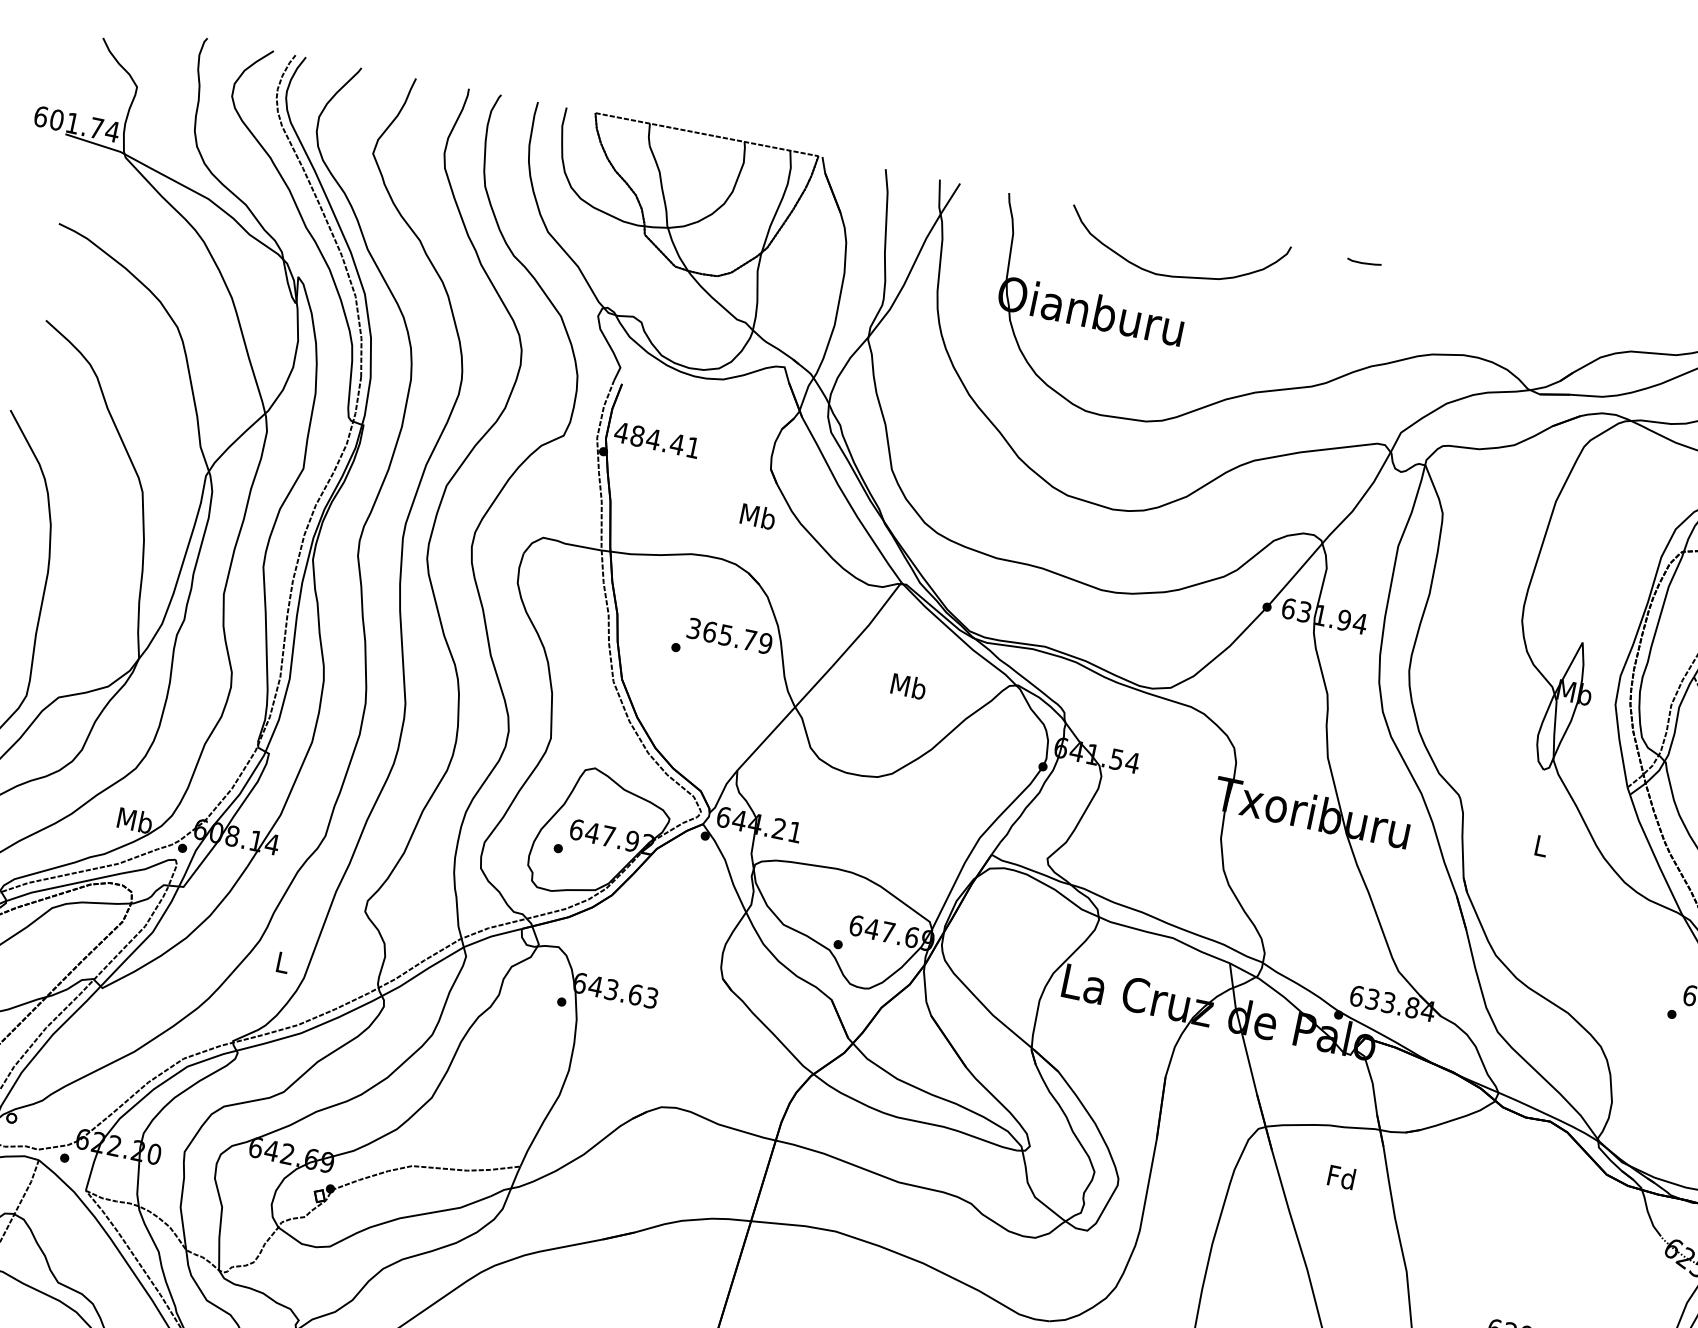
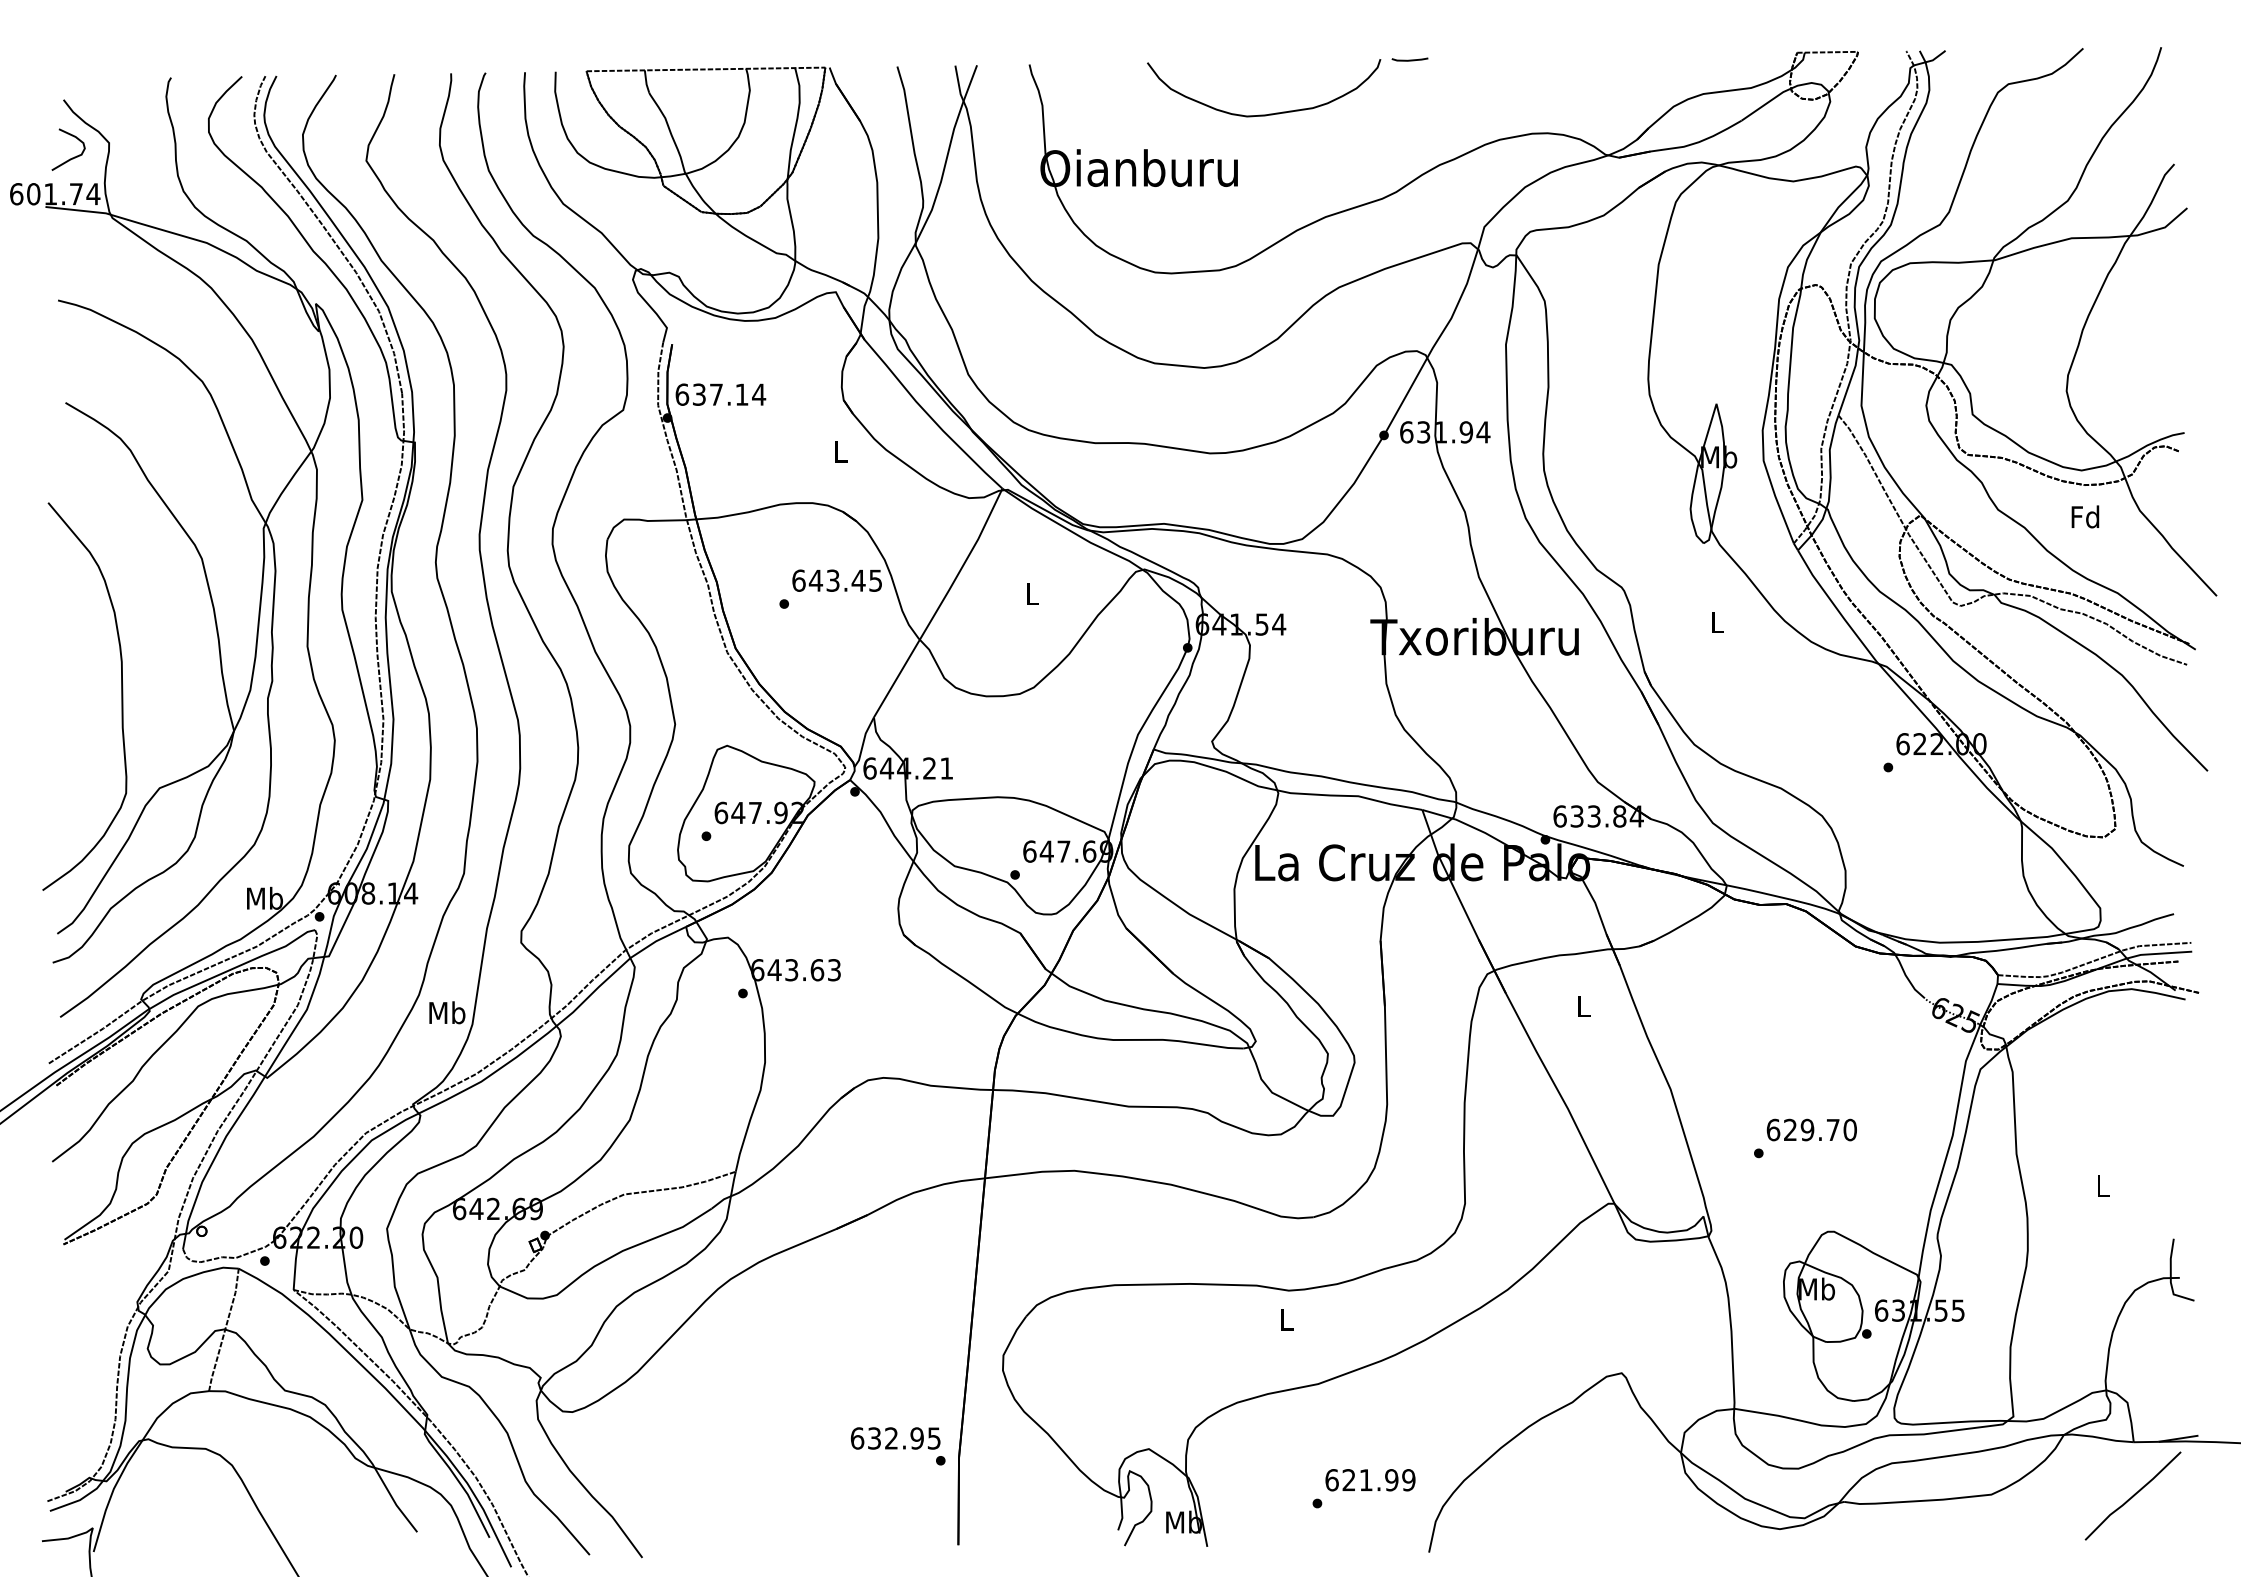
curve: (100, 93) -> (72, 157), added
curve: (1177, 275) -> (1269, 113), moved
text: (657, 440) -> (720, 394), 484.41 -> 637.14
text: (757, 516) -> (840, 451), Mb -> L
text: (730, 635) -> (837, 580), 365.79 -> 643.45
text: (909, 686) -> (1032, 593), Mb -> L
text: (283, 962) -> (447, 1012), L -> Mb
text: (1340, 1176) -> (1582, 1005), Fd -> L

